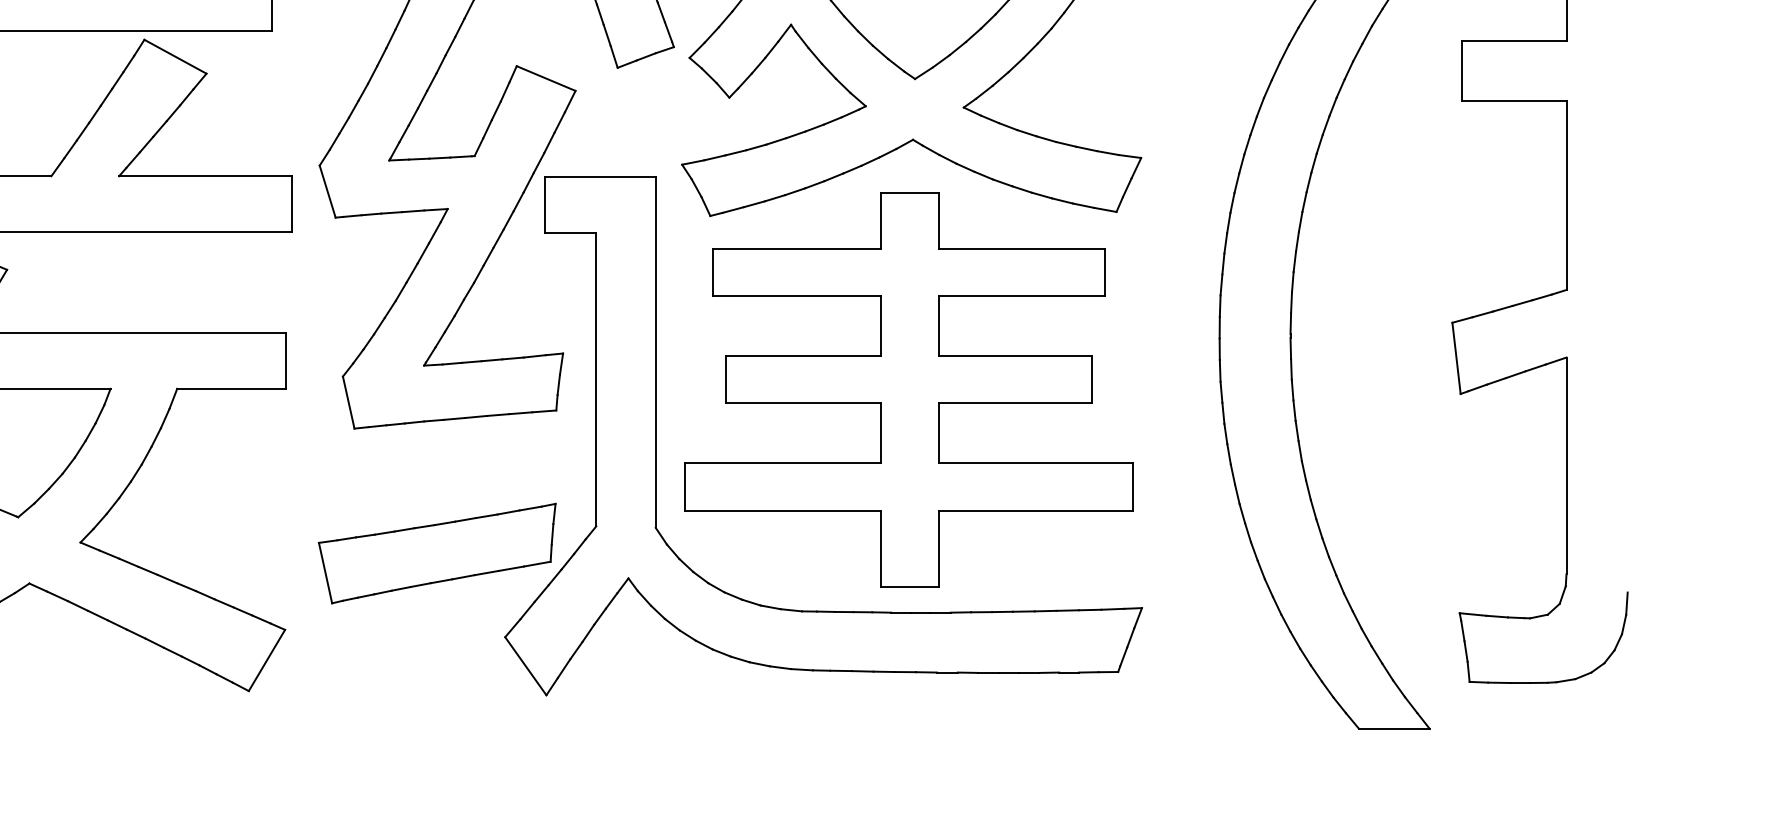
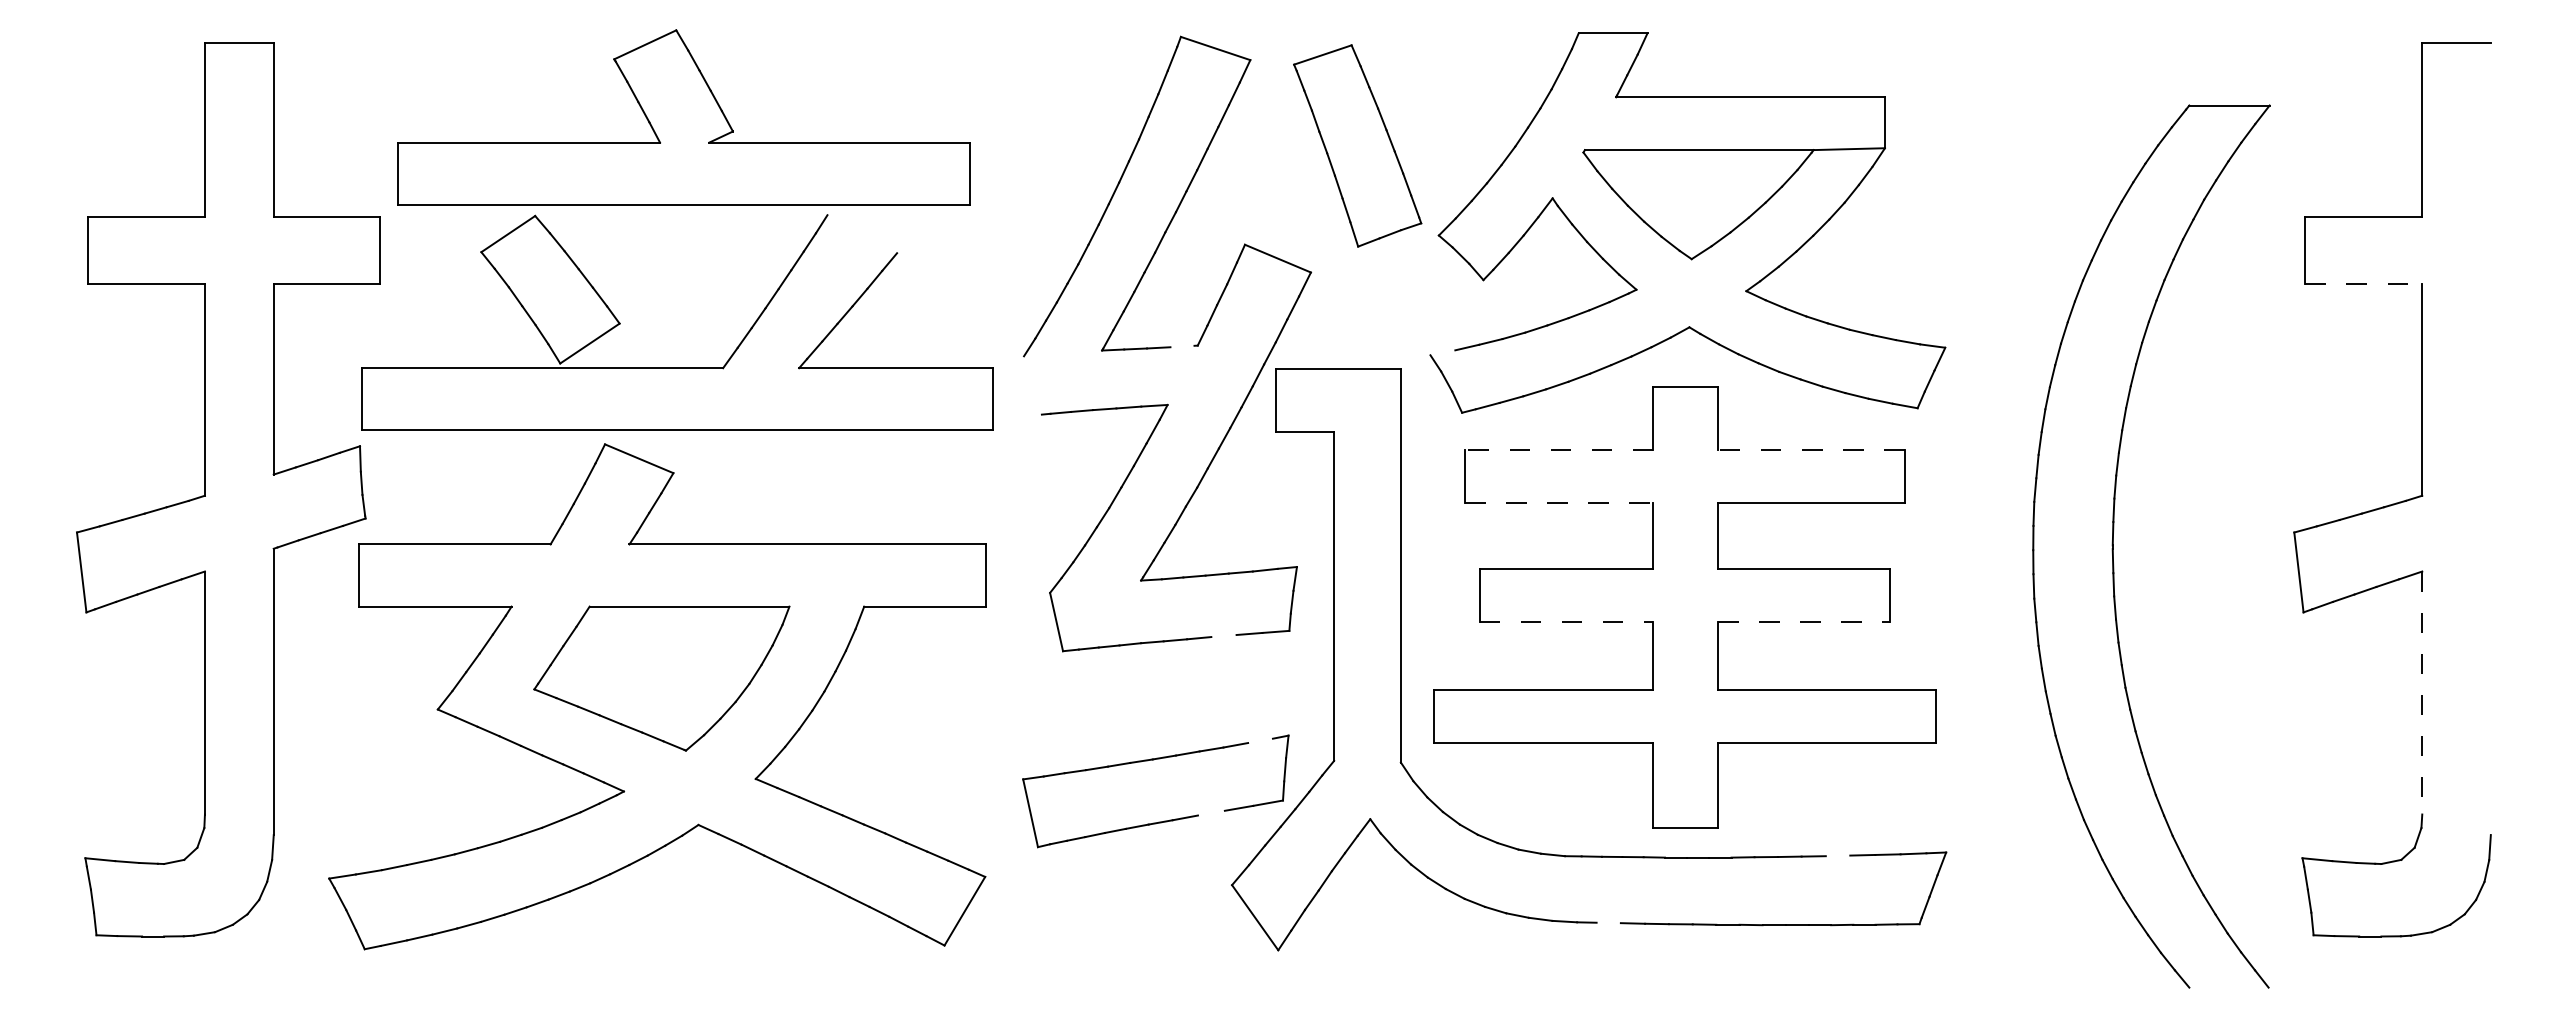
line: (175, 57) -> (862, 234), removed
line: (1515, 100) -> (2364, 283), solid -> dashed
line: (461, 156) -> (1182, 346), removed
line: (692, 162) -> (1442, 352), removed
line: (327, 191) -> (1032, 385), removed
line: (796, 248) -> (1558, 449), solid -> dashed
line: (1021, 248) -> (1810, 449), solid -> dashed
line: (797, 296) -> (1559, 502), solid -> dashed
line: (803, 403) -> (1566, 622), solid -> dashed
line: (1014, 403) -> (1803, 622), solid -> dashed
line: (497, 415) -> (1223, 636), removed
line: (1566, 466) -> (2422, 693), solid -> dashed
line: (530, 508) -> (1260, 740), removed
line: (485, 572) -> (1210, 812), removed
line: (1045, 610) -> (1837, 855), removed
line: (840, 670) -> (1608, 922), removed
line: (1393, 728) -> (2228, 987), removed

